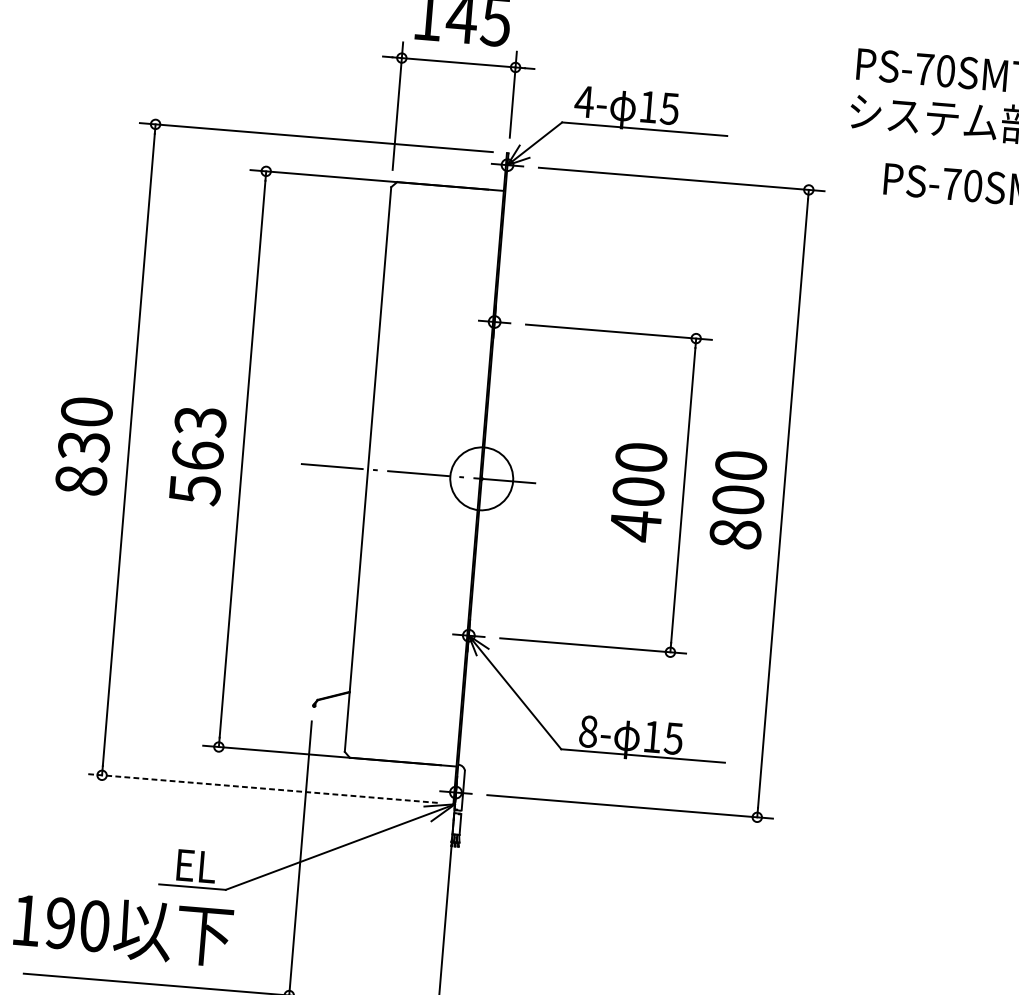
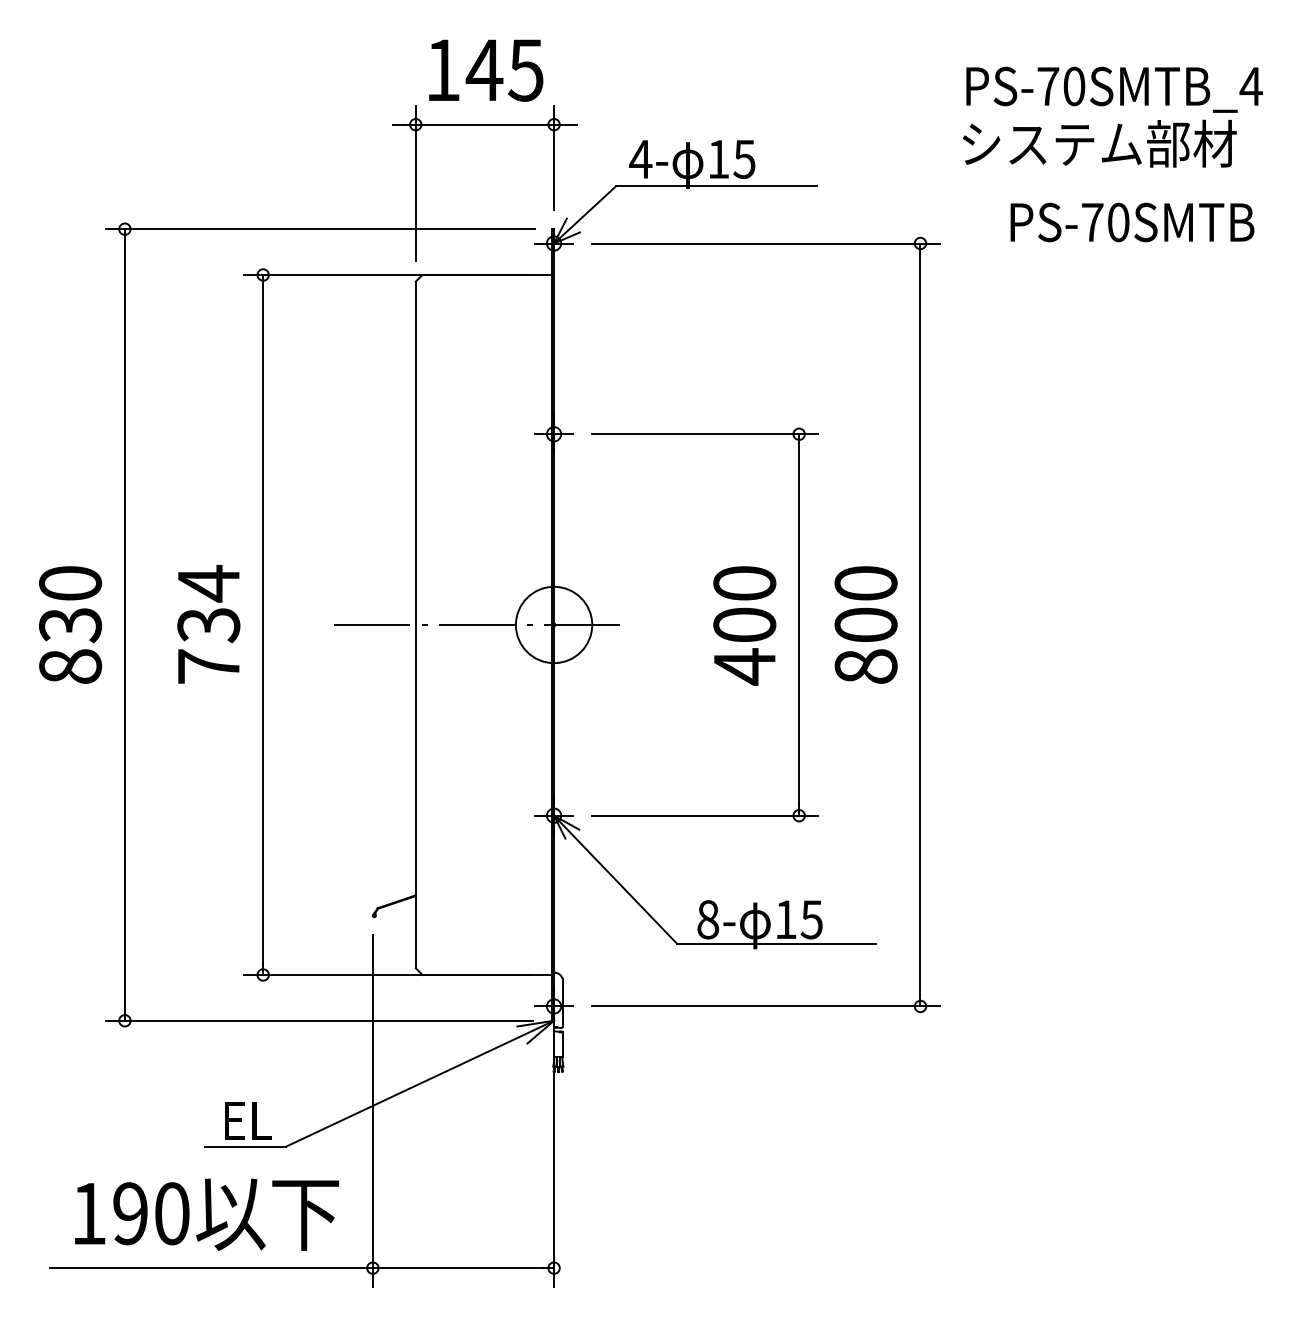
text: (197, 455) -> (208, 625), 563 -> 734
line: (262, 788) -> (319, 1020), dashed -> solid
text: (123, 929) -> (206, 1214), moved

